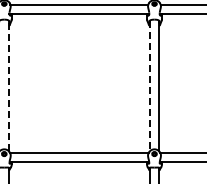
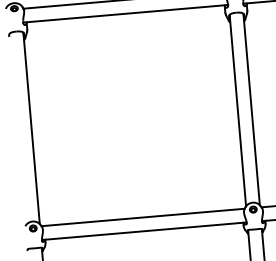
line: (8, 85) -> (30, 127), dashed -> solid
line: (149, 86) -> (237, 111), dashed -> solid

